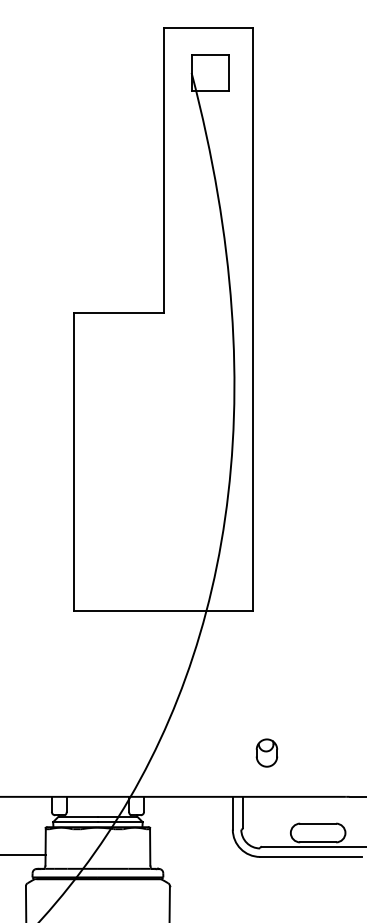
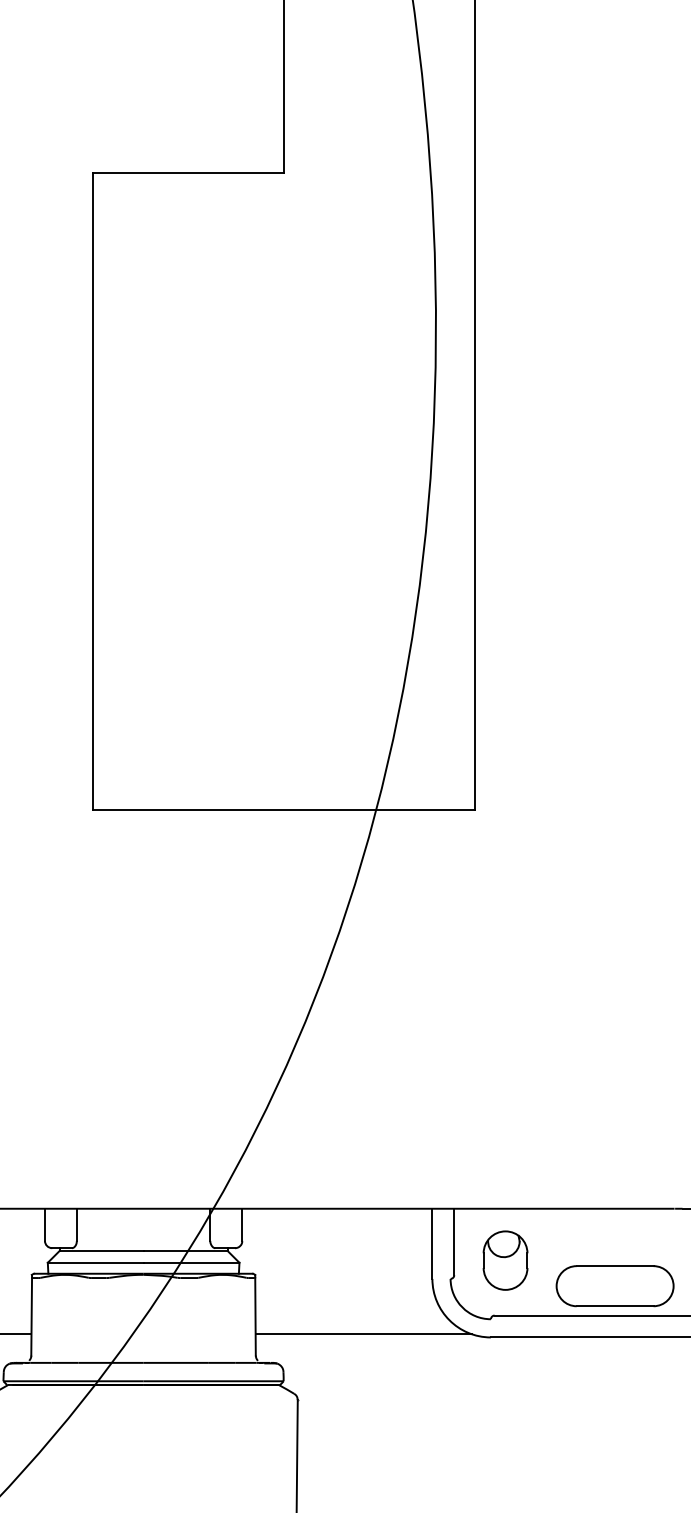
part: (266, 752) -> (504, 1259), moved
line: (200, 855) -> (363, 1334), added

